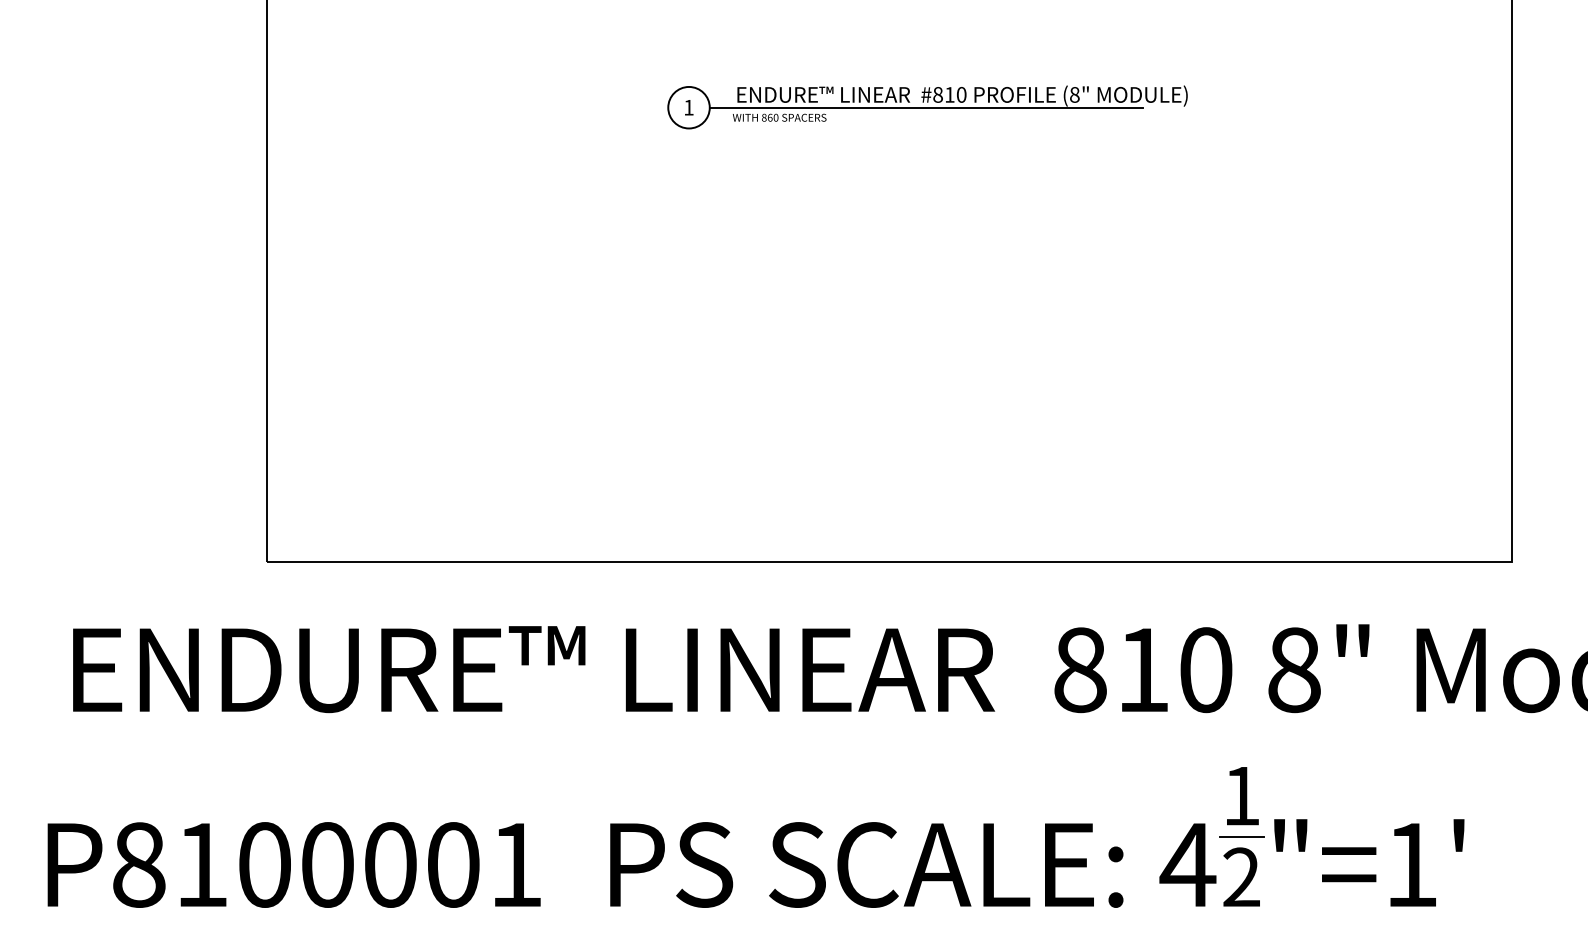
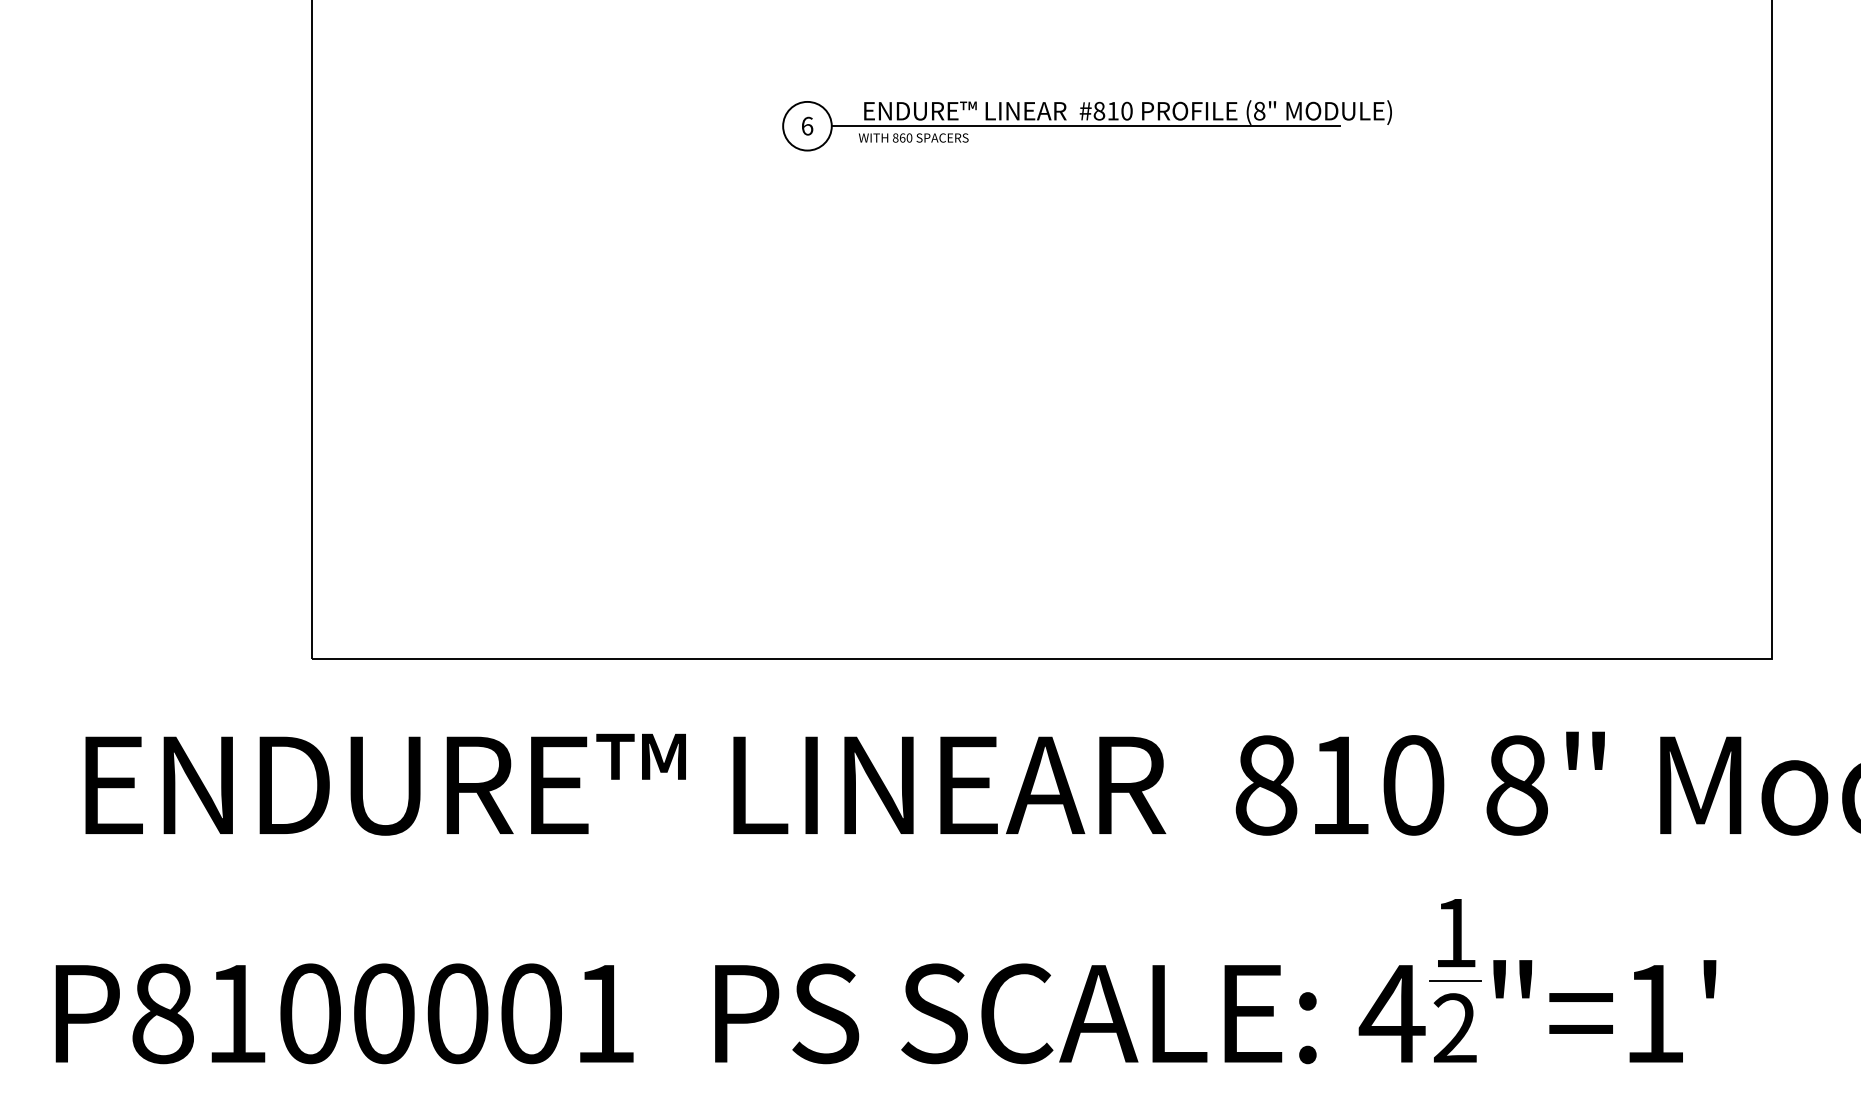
text: (689, 107) -> (807, 125), 1 -> 6

